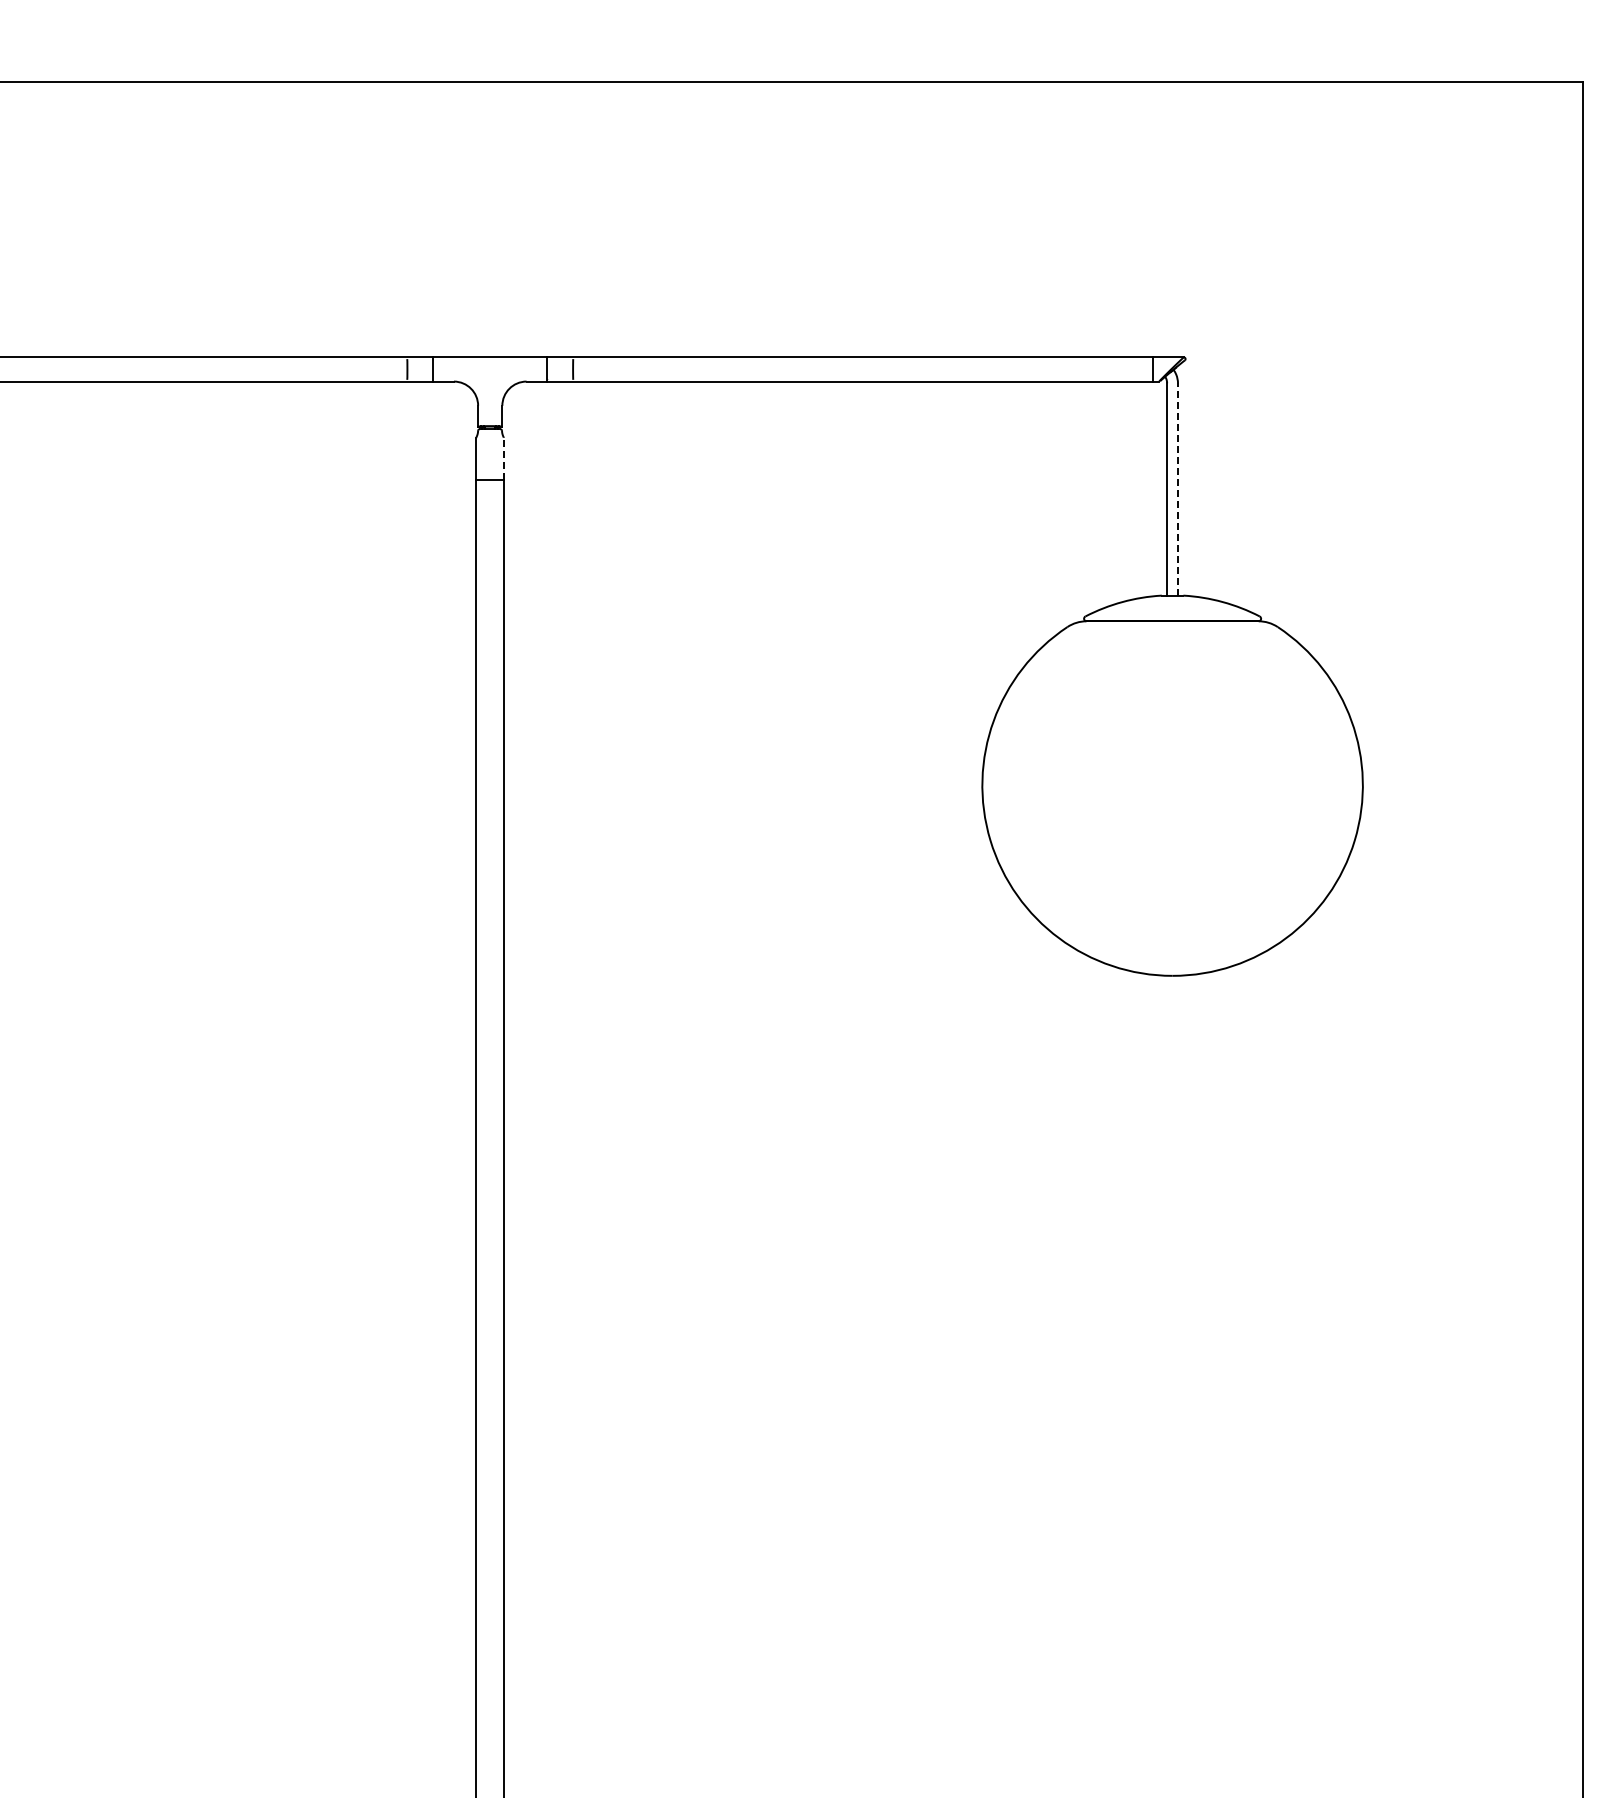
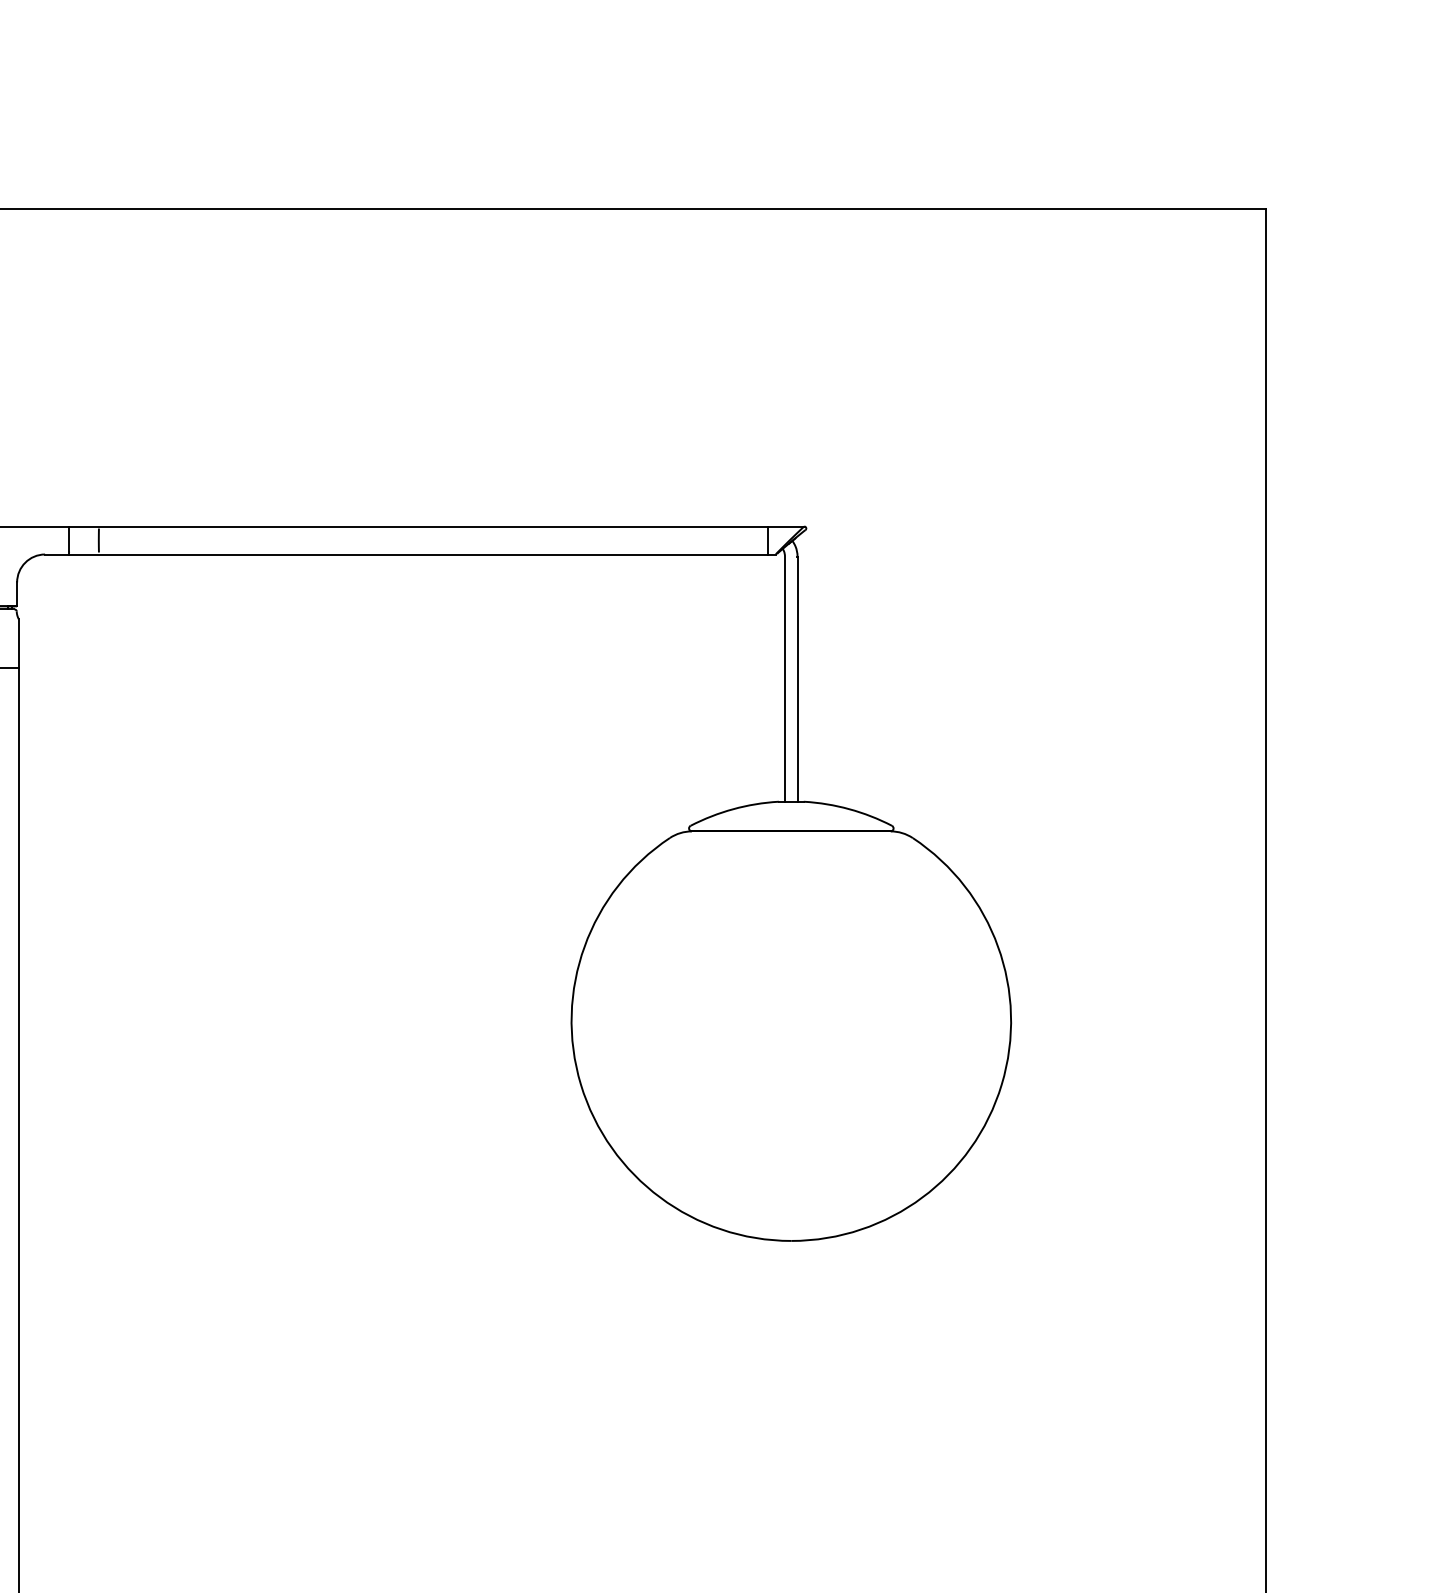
line: (503, 458) -> (18, 643), dashed -> solid
line: (1178, 488) -> (798, 677), dashed -> solid

